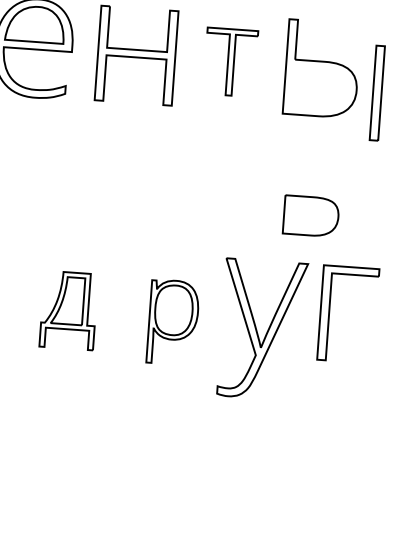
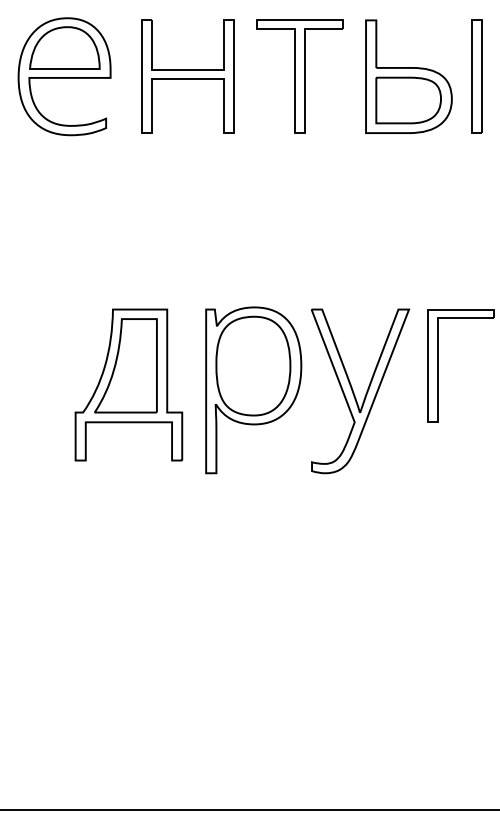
part: (230, 62) -> (299, 76), size x1.43
part: (377, 92) -> (476, 76), moved
part: (311, 216) -> (408, 100), moved
part: (68, 310) -> (128, 384), size x1.67
part: (172, 322) -> (253, 390), size x1.67

